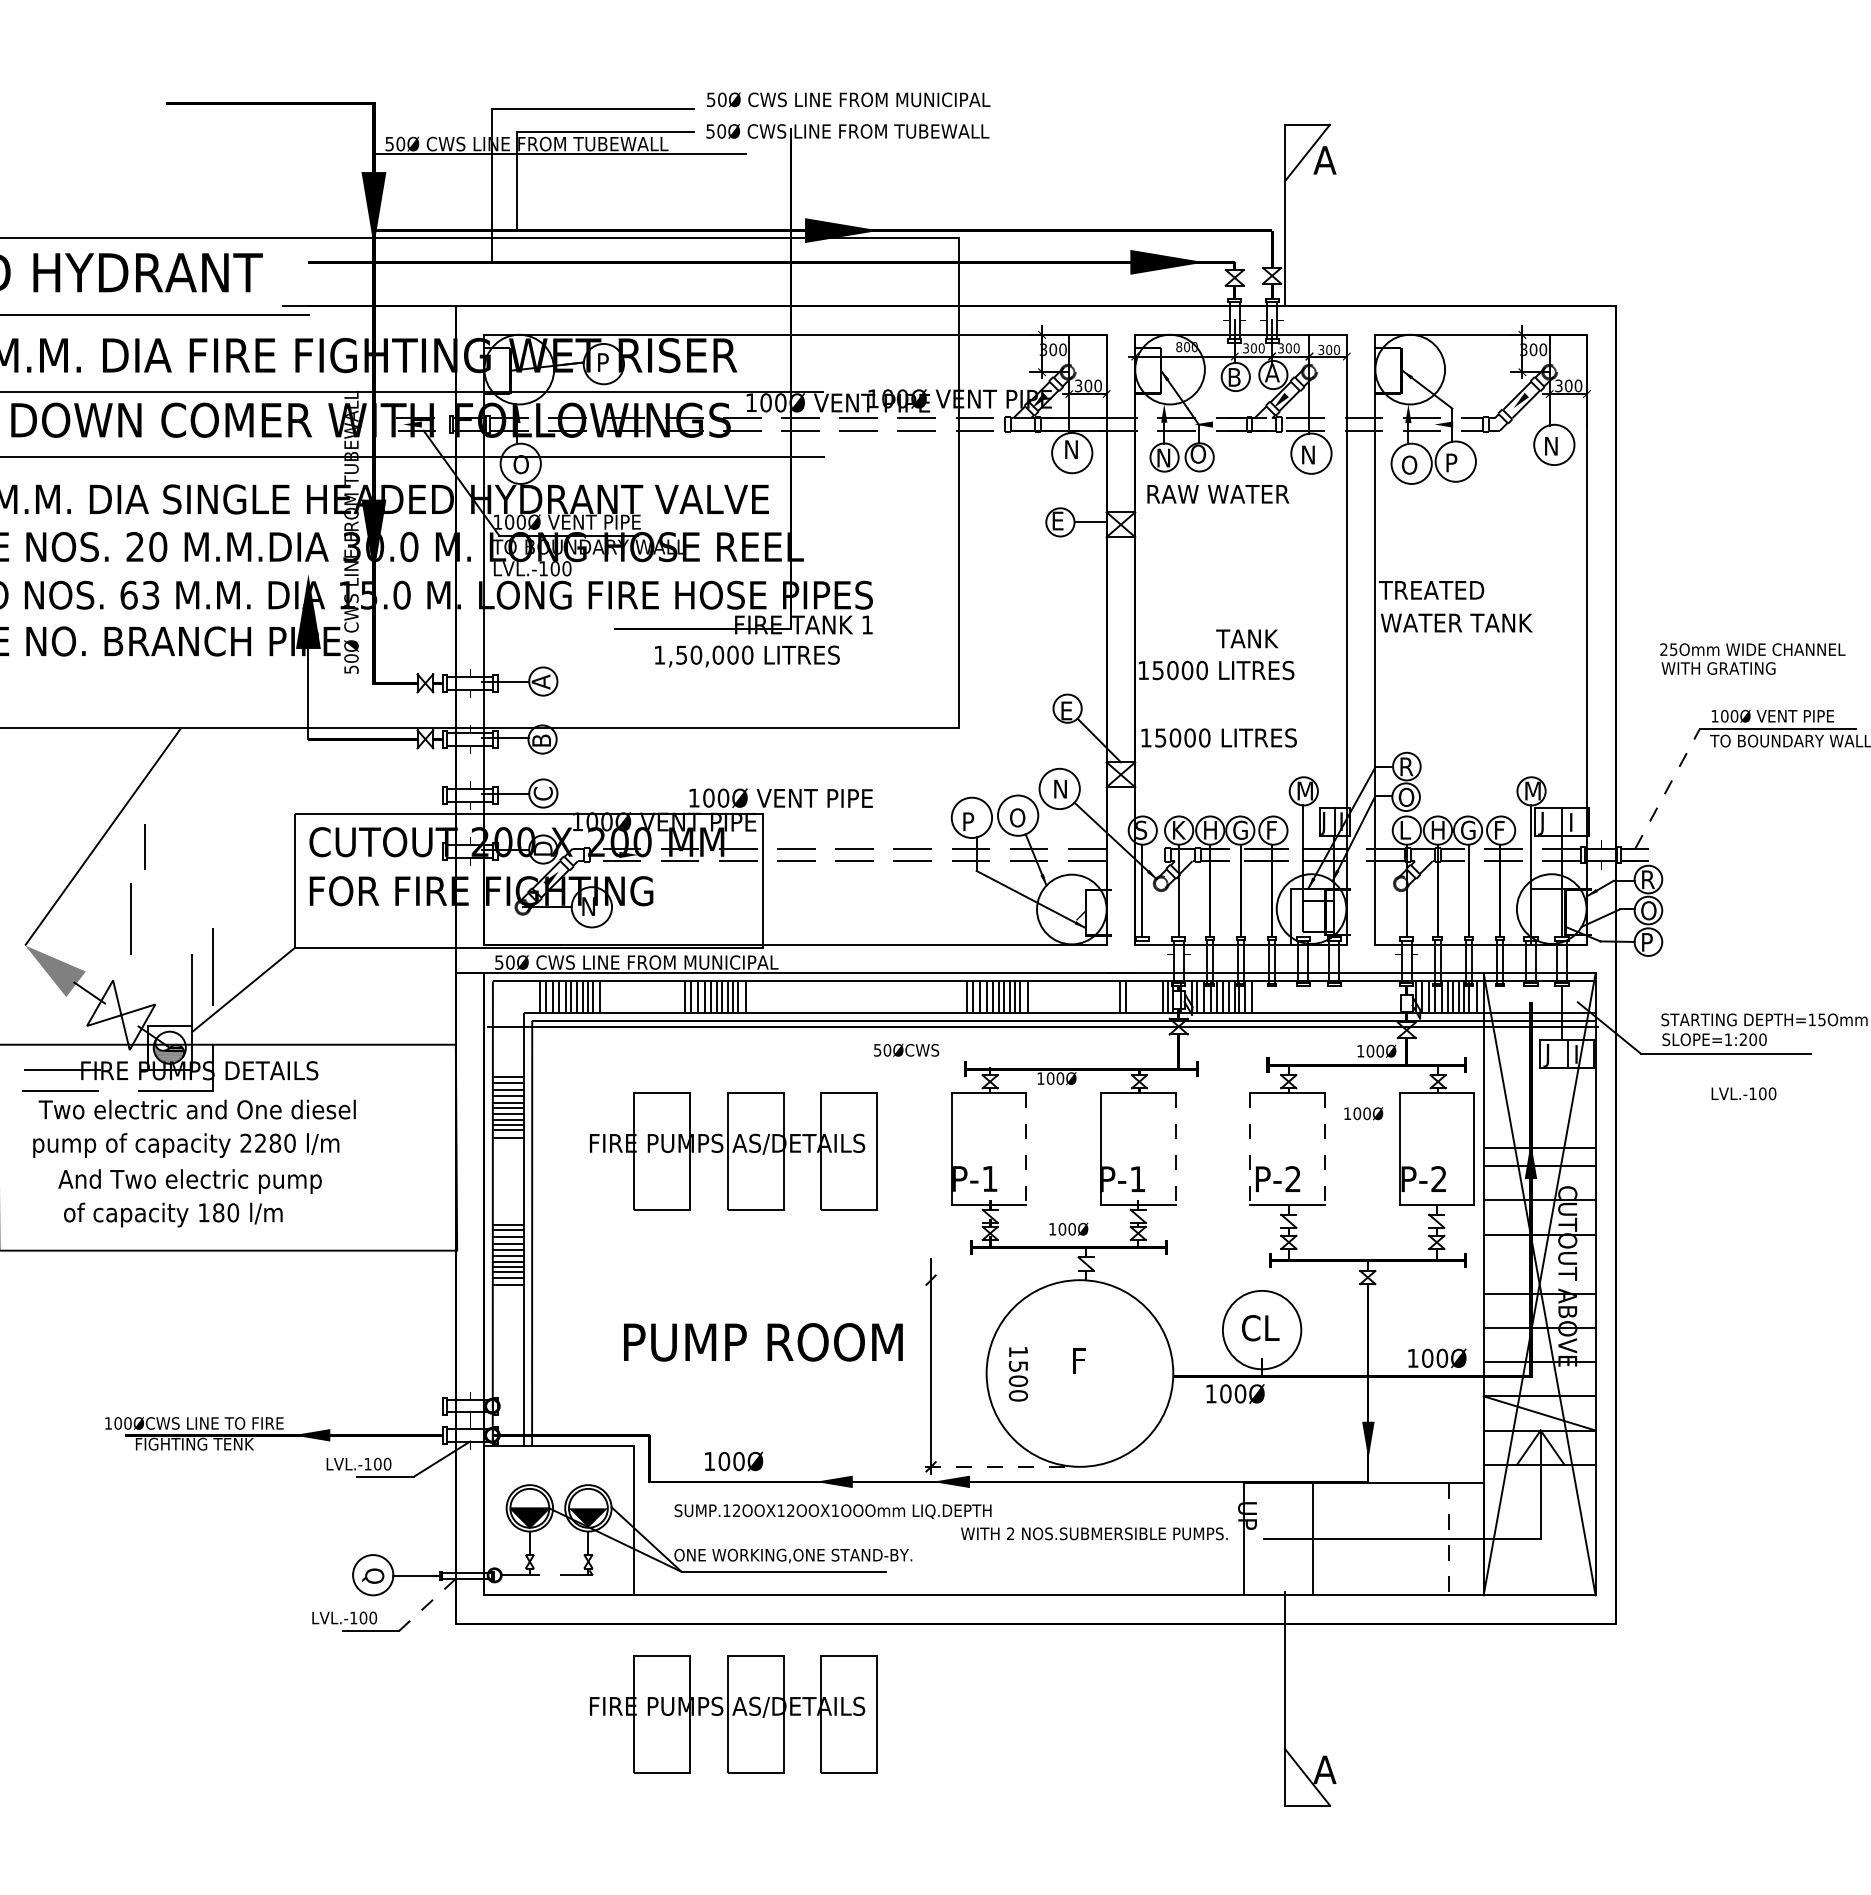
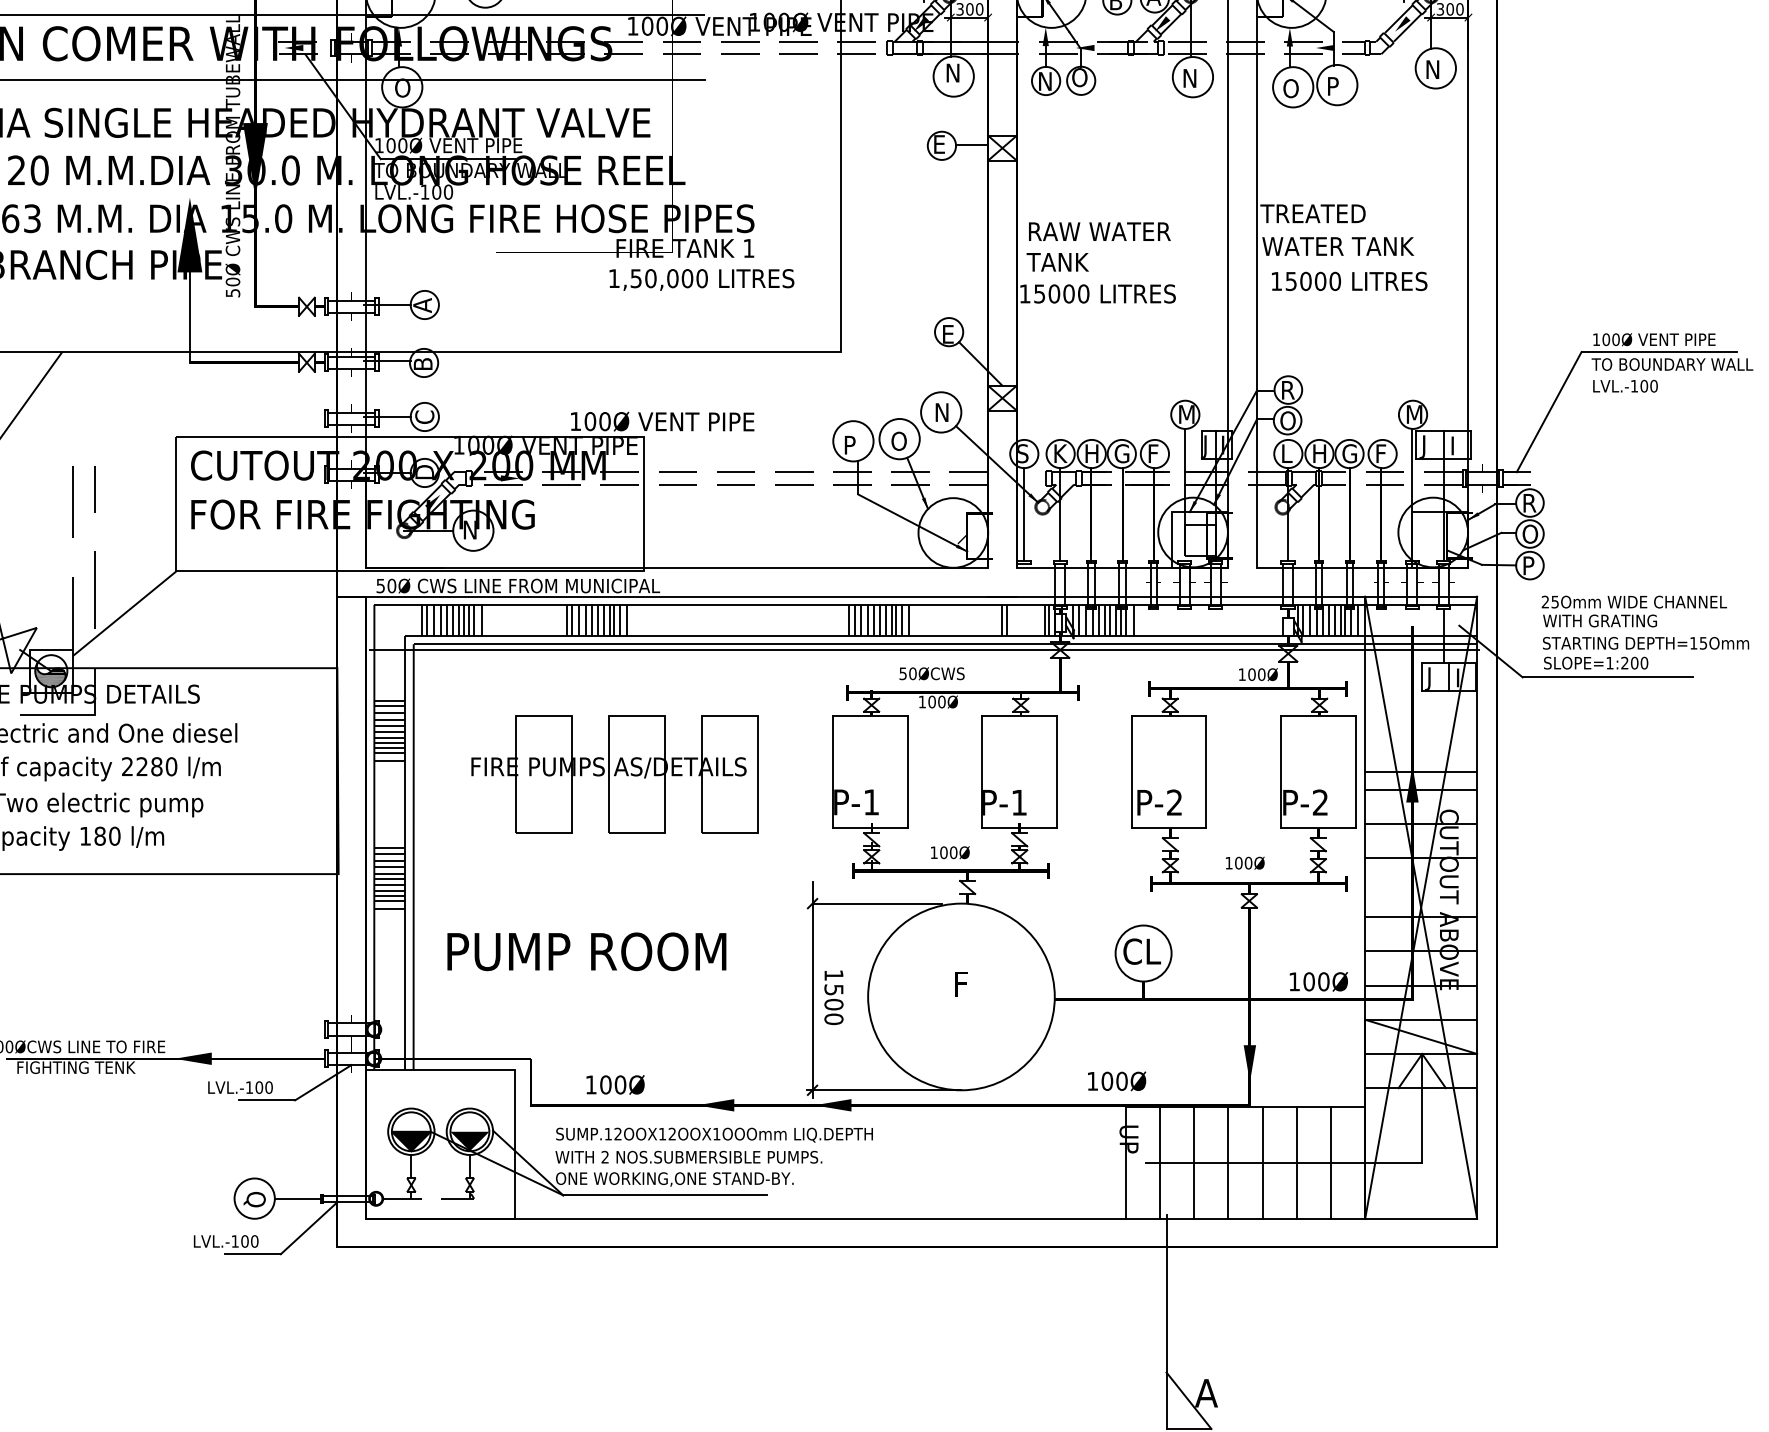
text: (1218, 494) -> (1100, 231), moved
text: (1247, 638) -> (1058, 261), moved
text: (747, 656) -> (702, 279), moved
text: (1752, 658) -> (1634, 610), moved
text: (1218, 737) -> (1349, 280), moved
line: (1667, 788) -> (1549, 411), dashed -> solid
line: (144, 846) -> (94, 488), moved
line: (130, 918) -> (73, 501), moved
text: (906, 1050) -> (932, 673), moved
text: (1743, 1093) -> (1625, 385), moved
text: (1363, 1113) -> (1245, 862), moved
line: (1026, 1148) -> (908, 771), dashed -> solid
line: (1175, 1148) -> (1057, 771), dashed -> solid
line: (1250, 1148) -> (1132, 771), dashed -> solid
line: (1324, 1148) -> (1206, 771), dashed -> solid
line: (995, 1280) -> (877, 903), added
circle: (1262, 1330) -> (1144, 953), size x0.71
text: (763, 1342) -> (587, 951), moved
text: (1018, 1374) -> (834, 997), moved
text: (1235, 1393) -> (1117, 1080), moved
line: (1002, 1466) -> (884, 1089), dashed -> solid
text: (1094, 1533) -> (689, 1156), moved
line: (1278, 1539) -> (1160, 1162), added
line: (1346, 1539) -> (1228, 1162), added
line: (1381, 1539) -> (1263, 1162), added
line: (1415, 1539) -> (1297, 1162), added
line: (1449, 1539) -> (1331, 1162), dashed -> solid
line: (427, 1605) -> (309, 1228), dashed -> solid
part: (733, 1714) -> (615, 1337), removed

